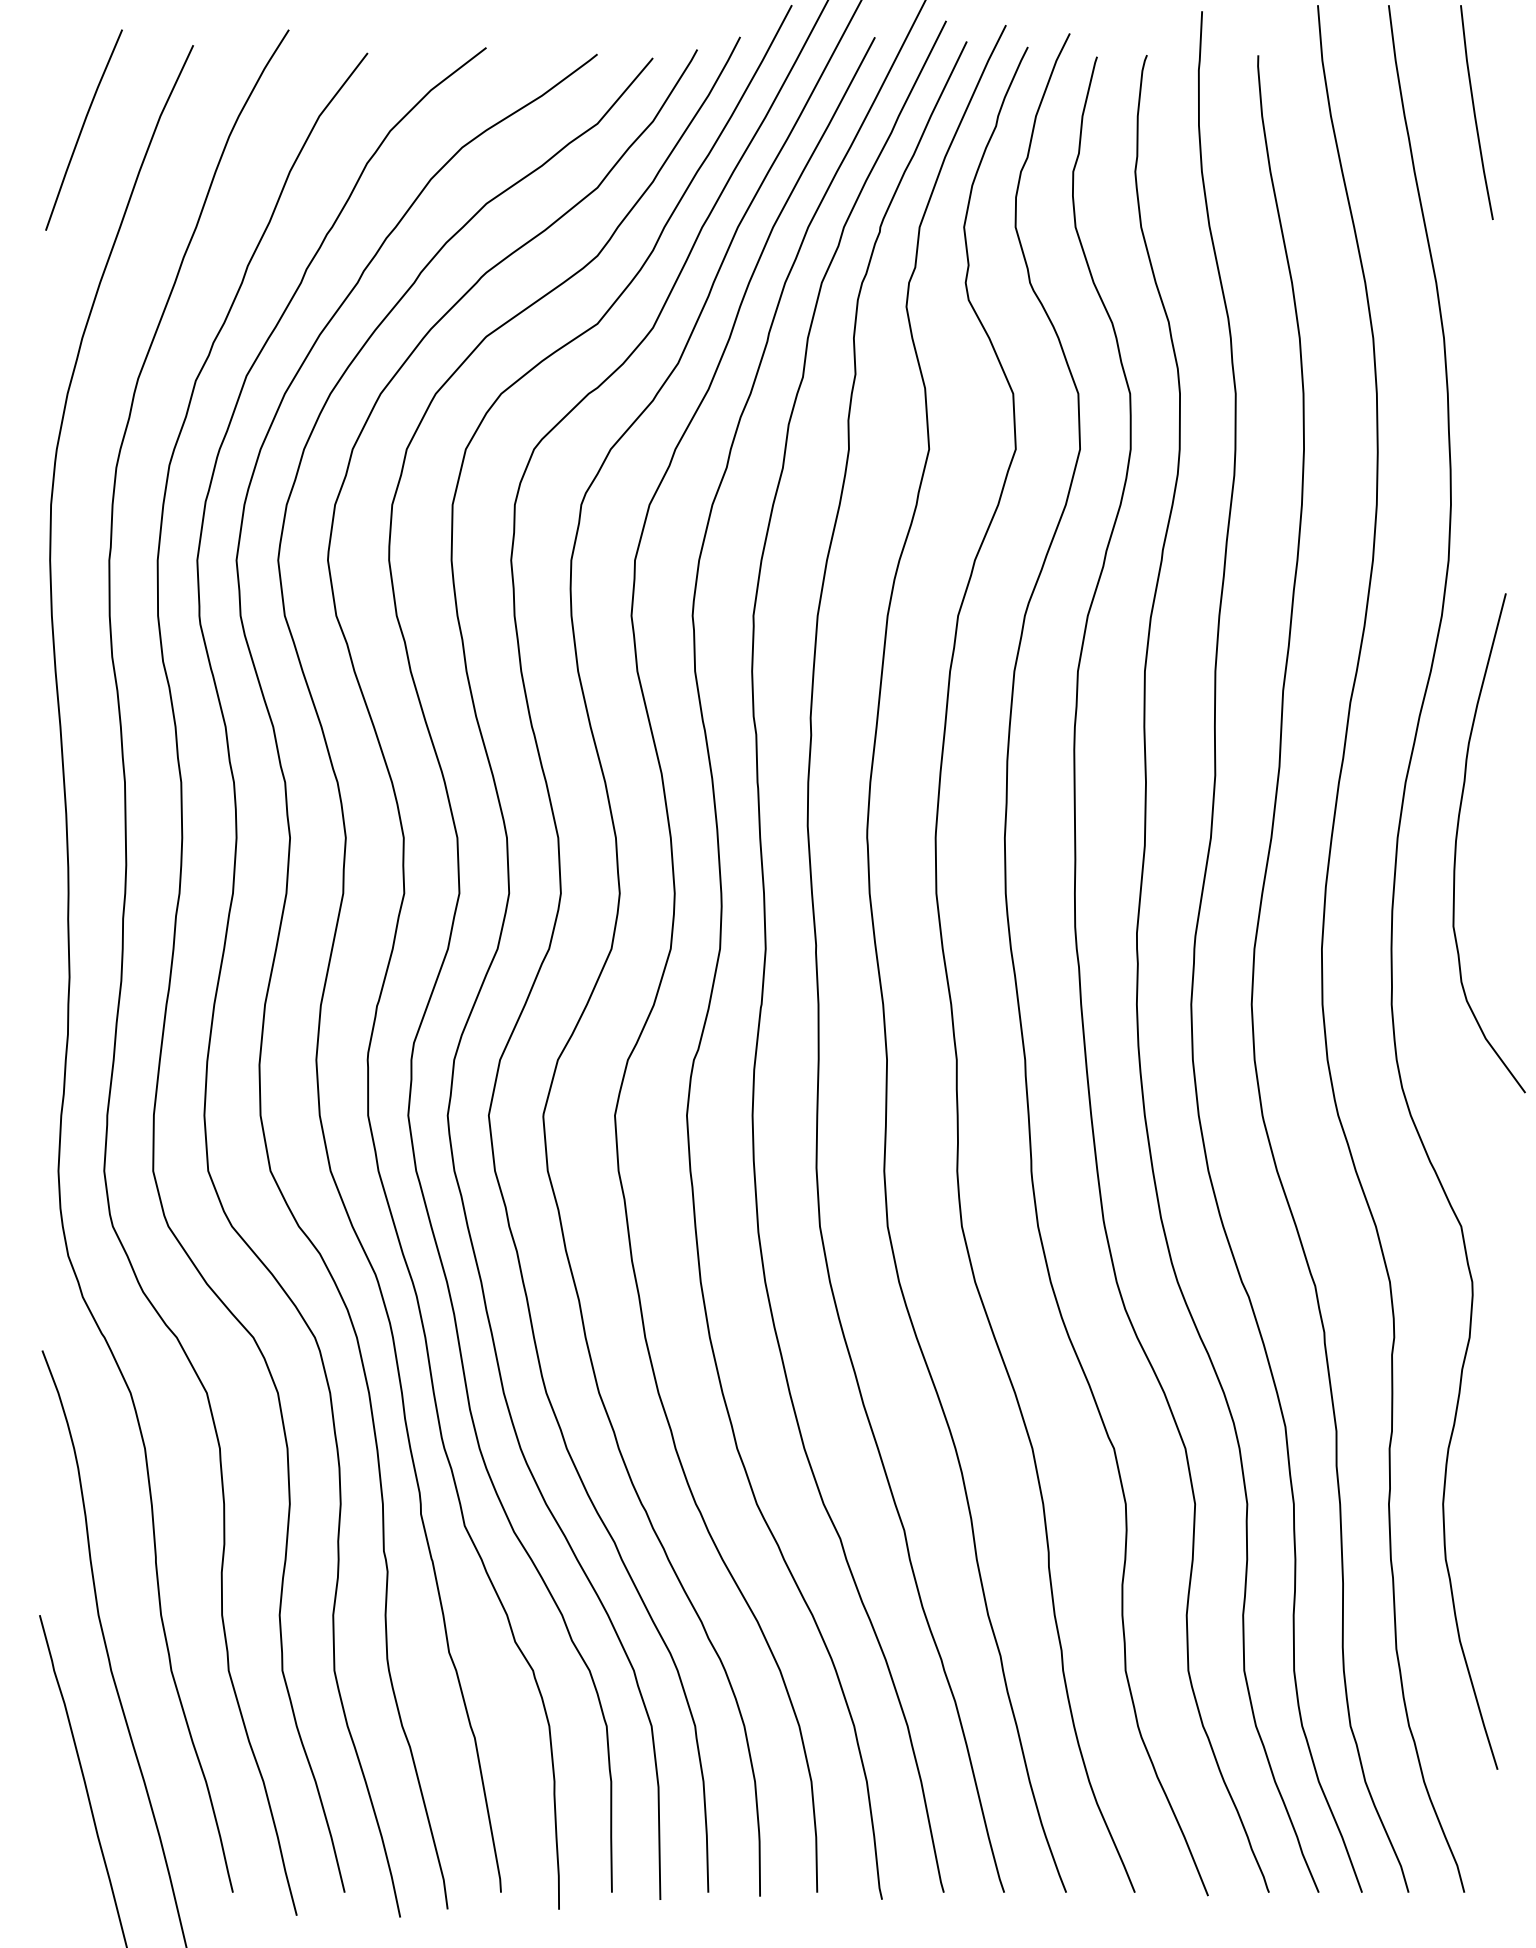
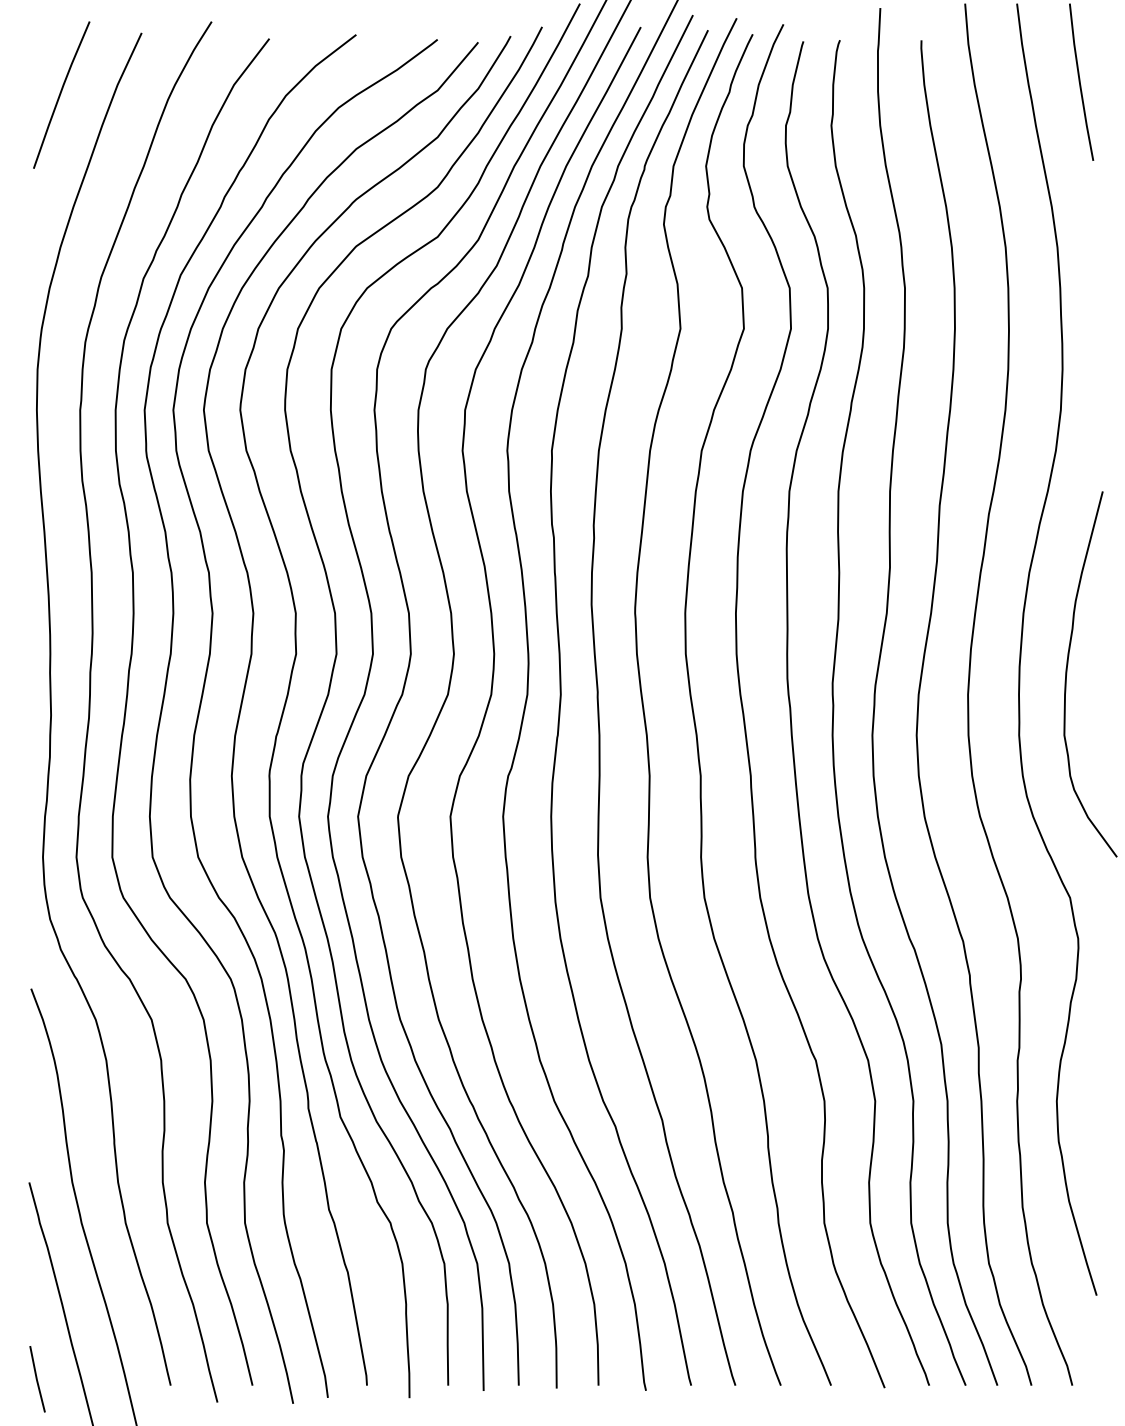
curve: (1457, 839) -> (1067, 671), moved
line: (50, 1883) -> (37, 1378), added

